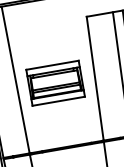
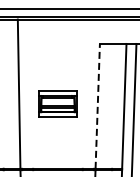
line: (94, 77) -> (97, 105), solid -> dashed
part: (55, 82) -> (57, 103), size x0.7

